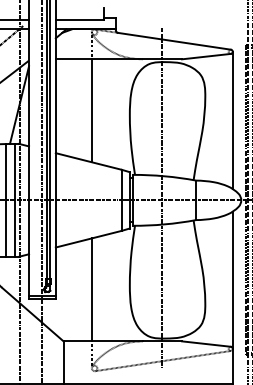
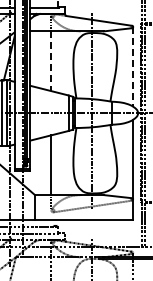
line: (92, 111) -> (51, 61), solid -> dashed
line: (233, 119) -> (133, 66), solid -> dashed

